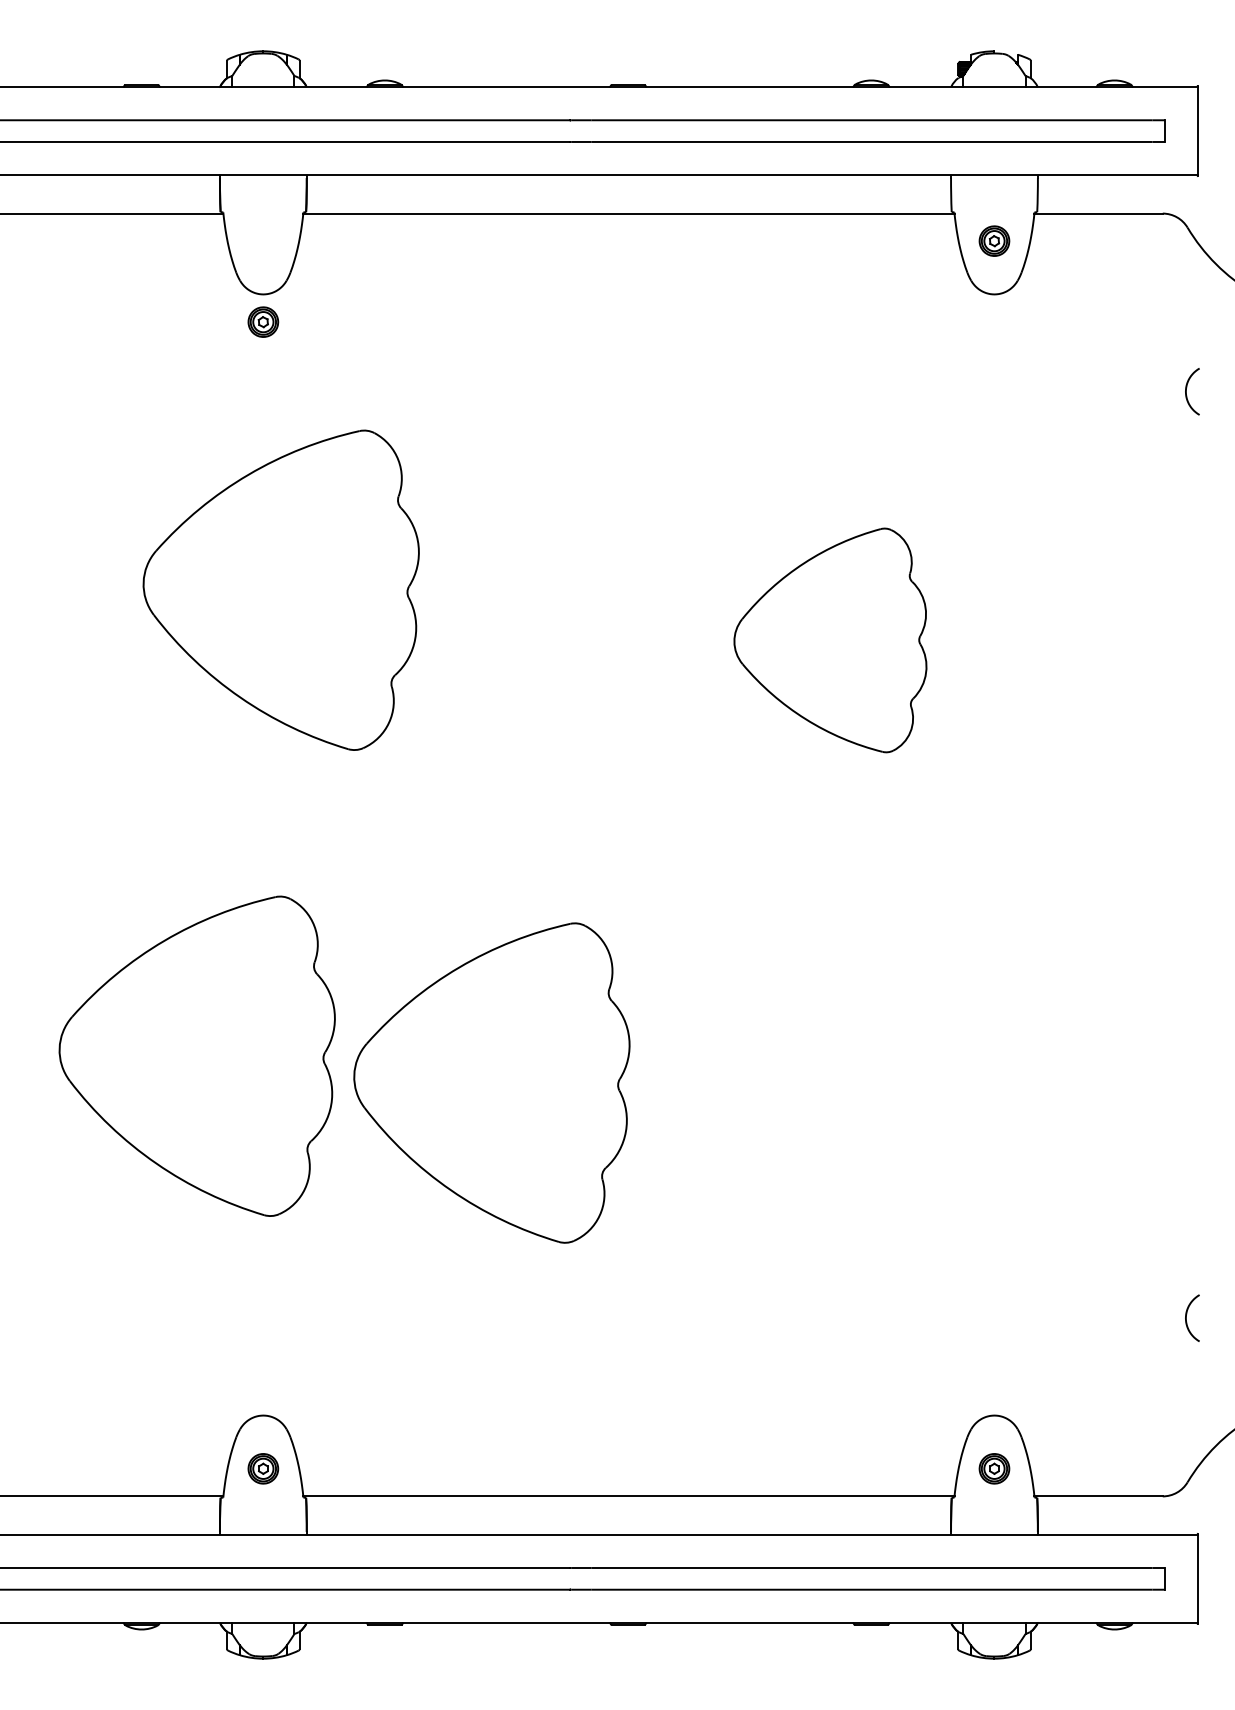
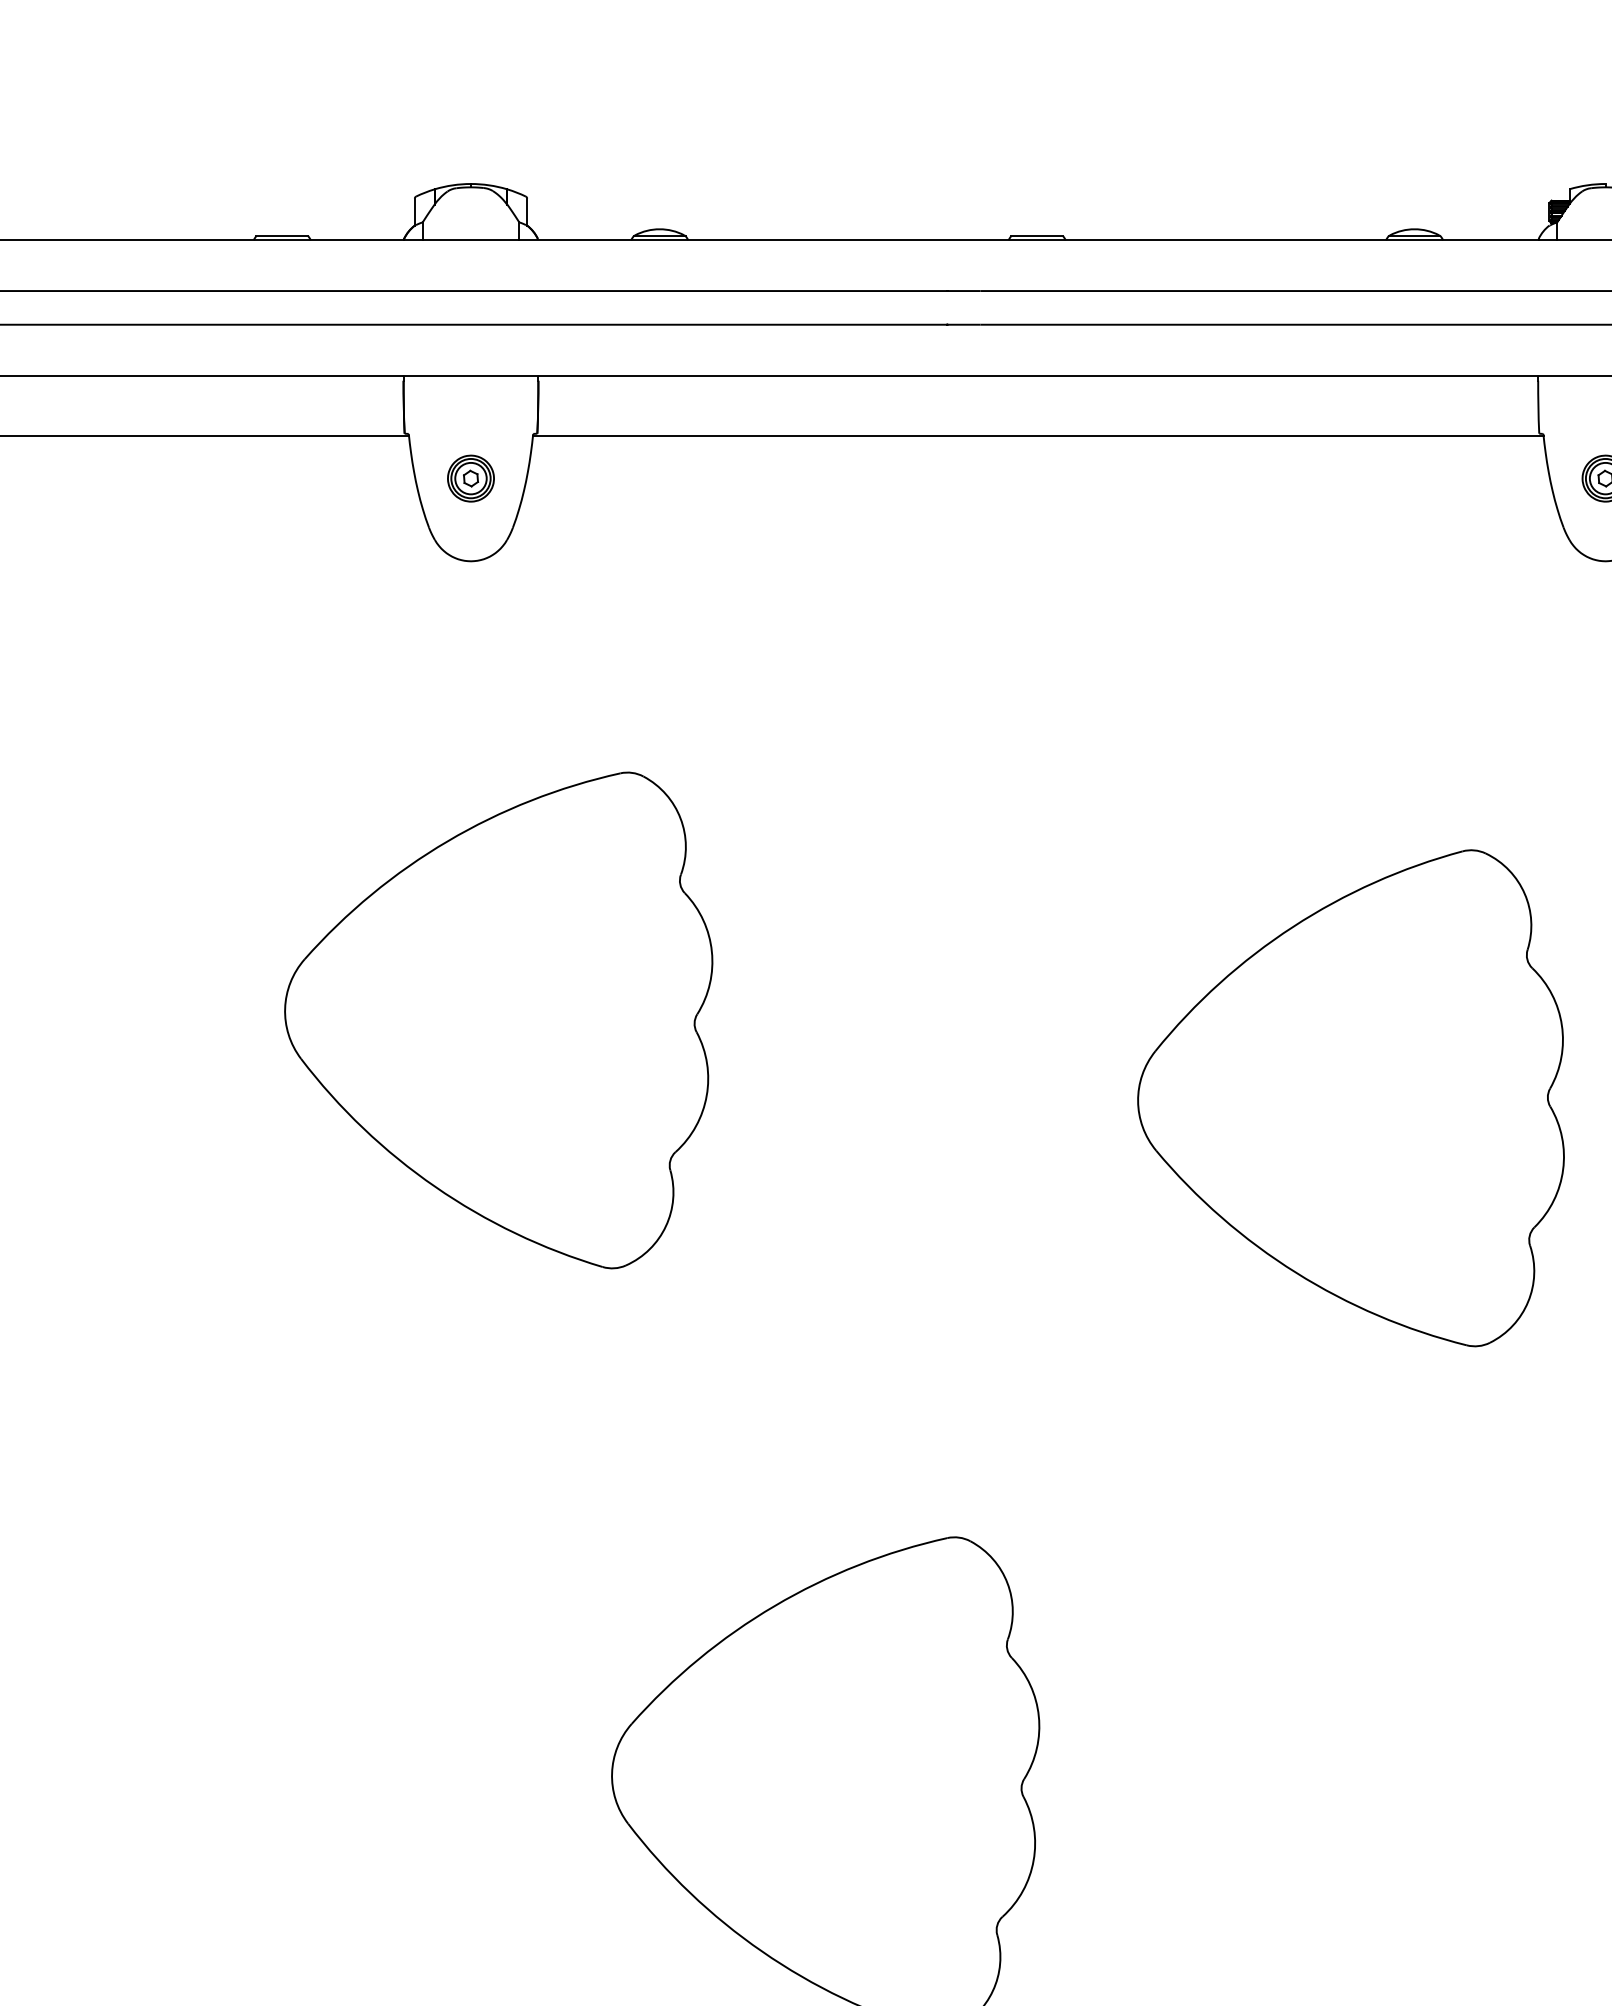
part: (263, 321) -> (471, 477), moved
part: (830, 640) -> (1351, 1098), size x1.43
part: (196, 1055) -> (367, 1742), removed

